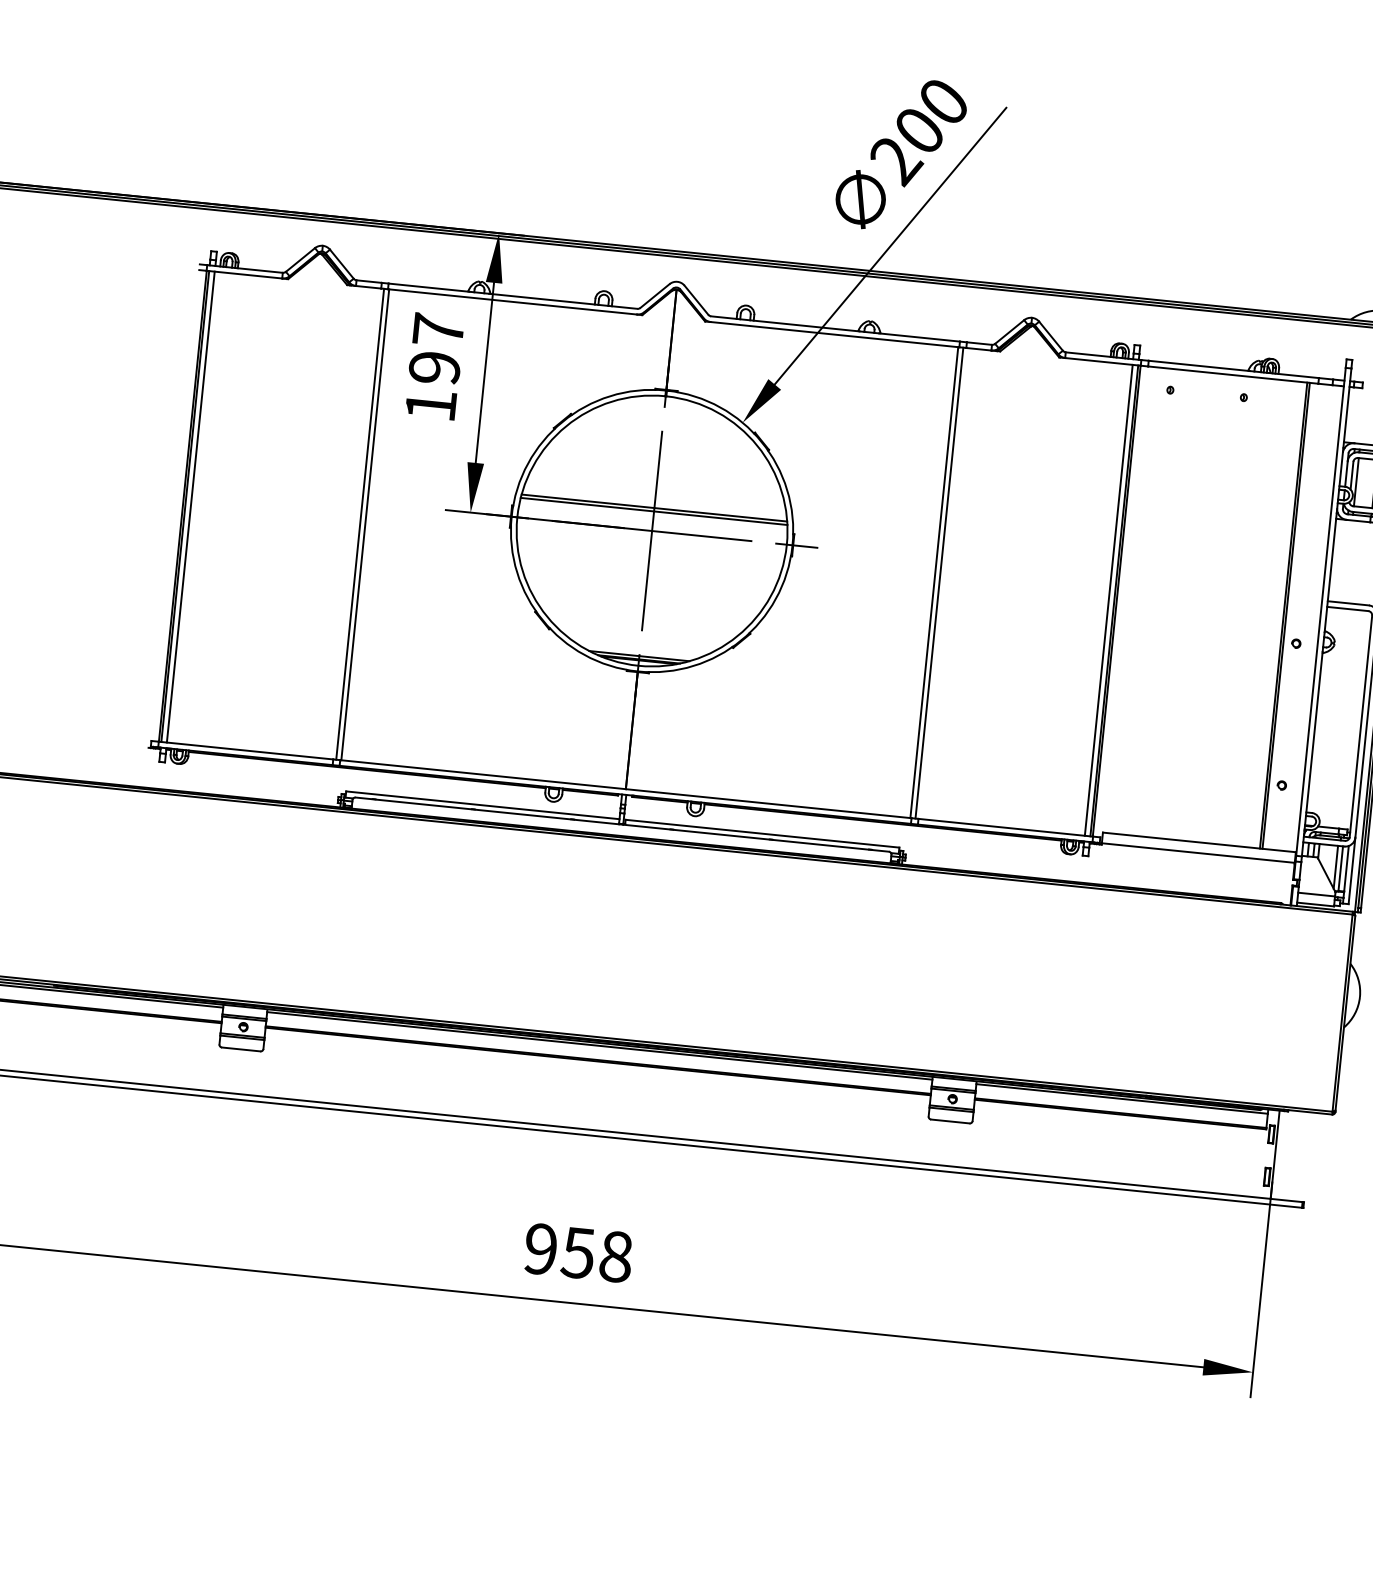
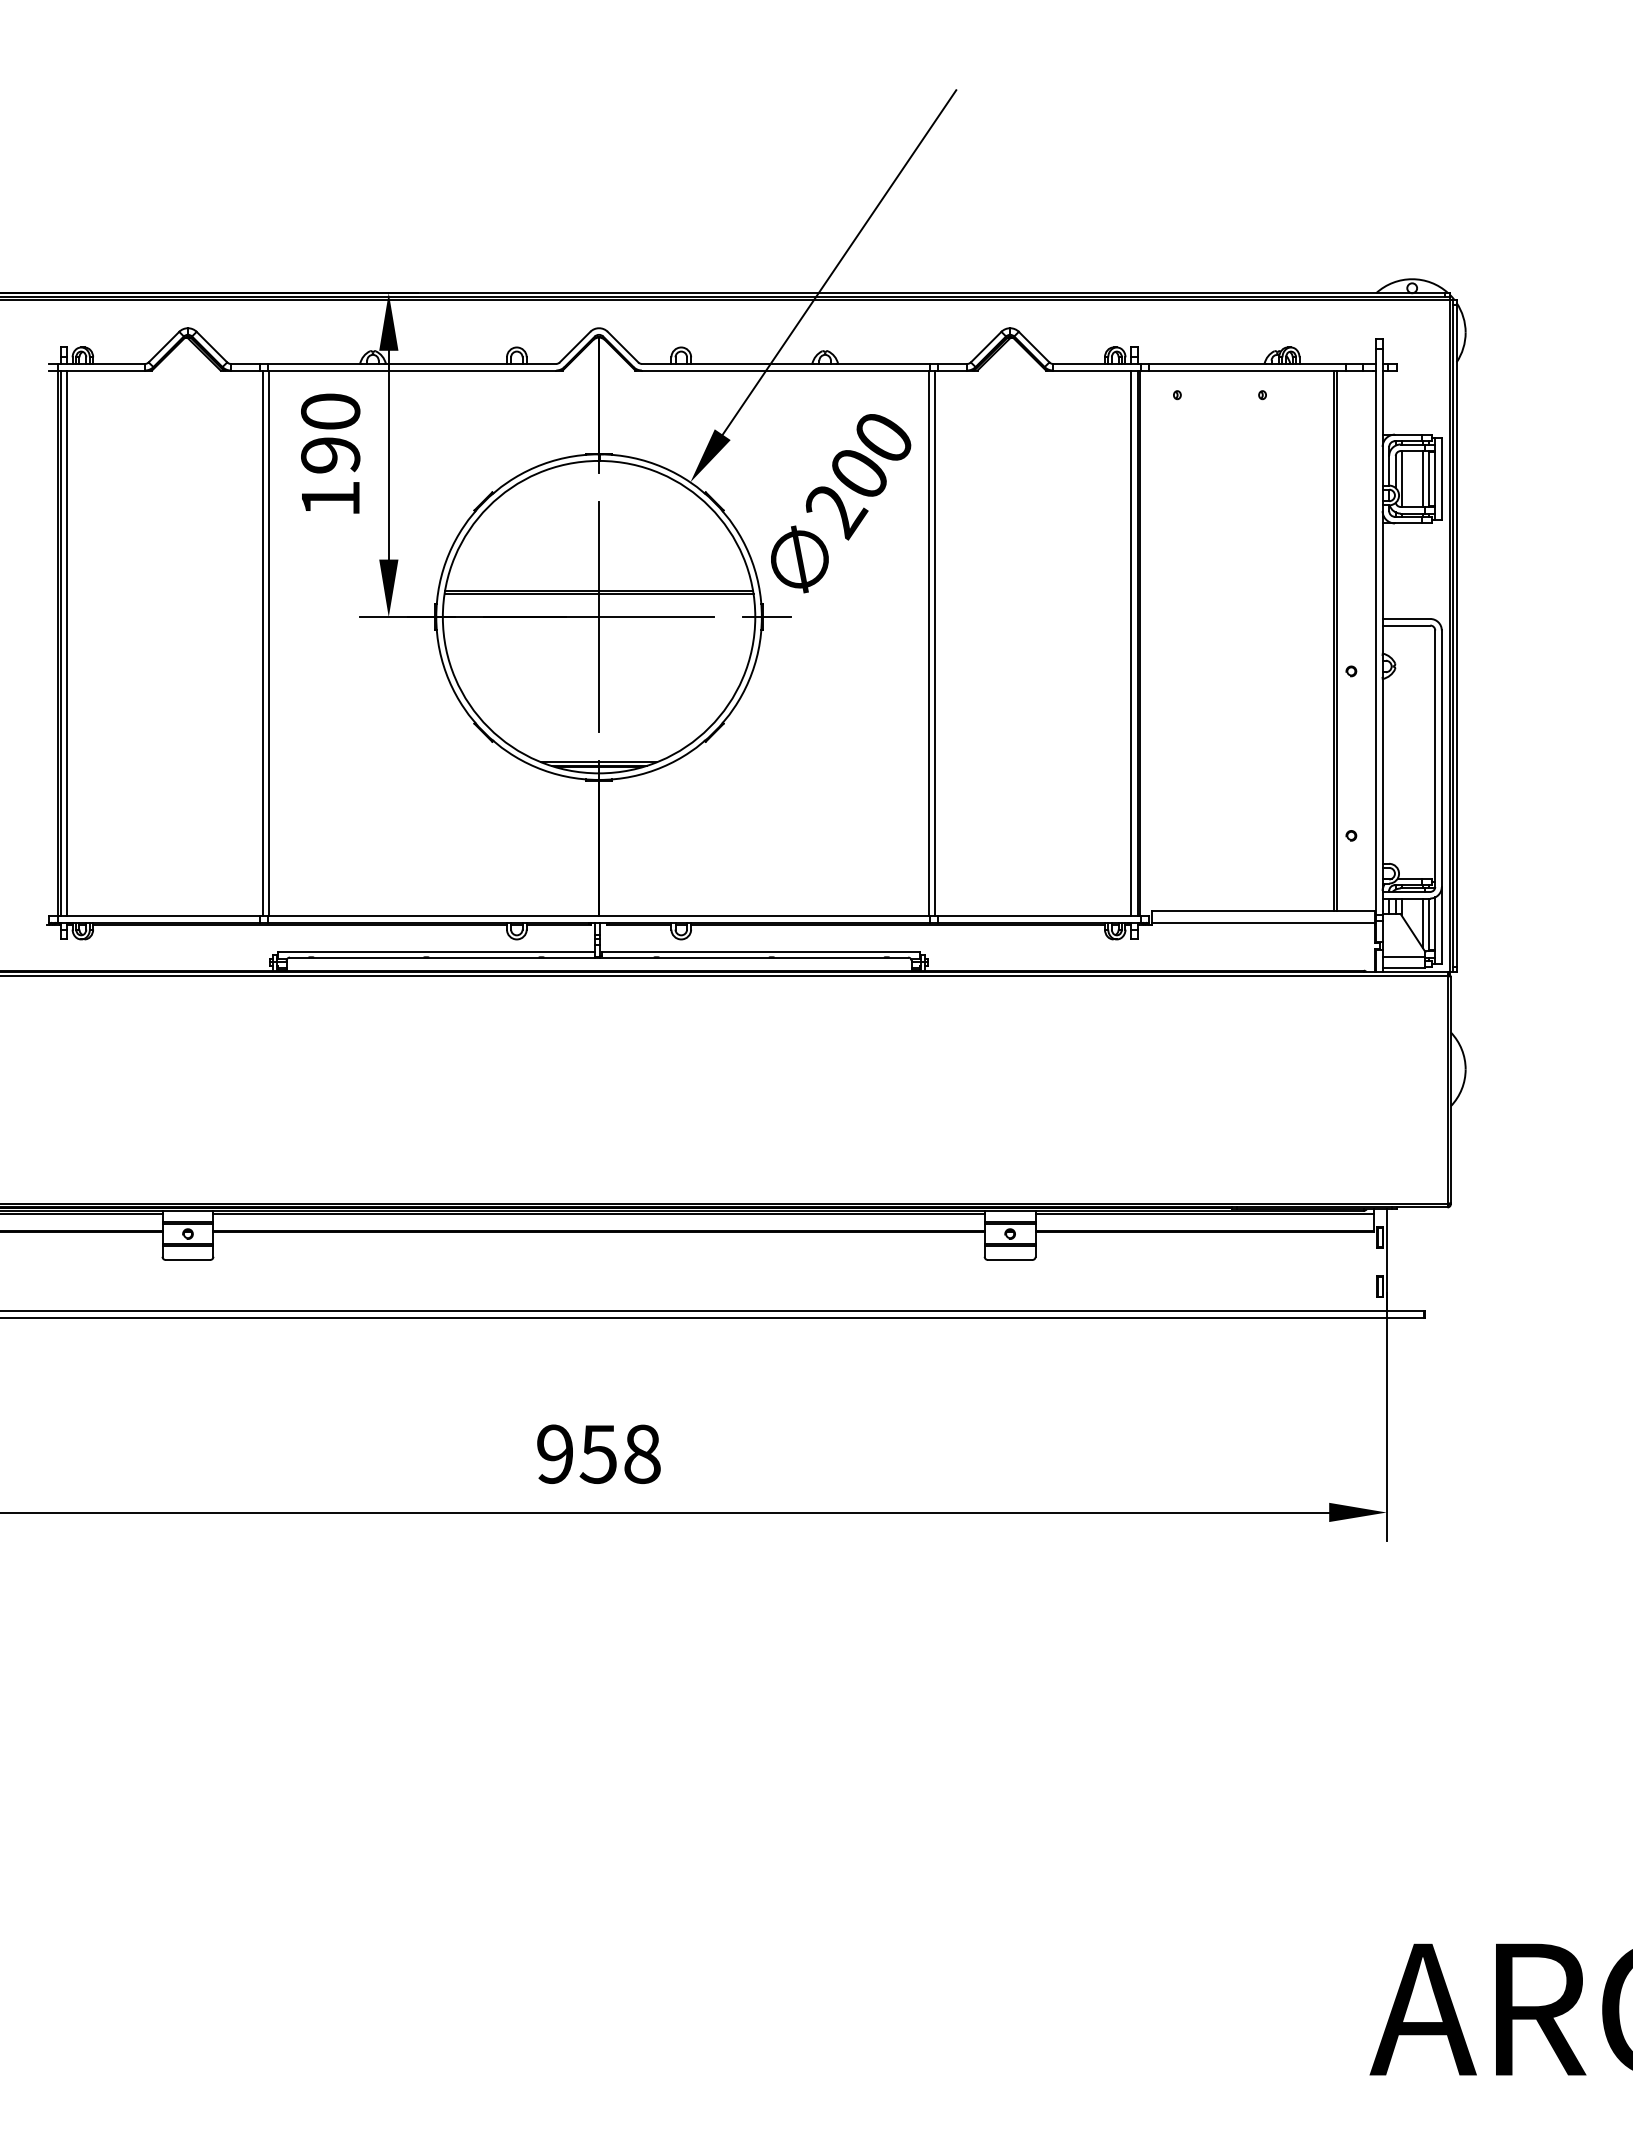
text: (901, 154) -> (841, 503), moved
text: (438, 330) -> (330, 411), 197 -> 190

